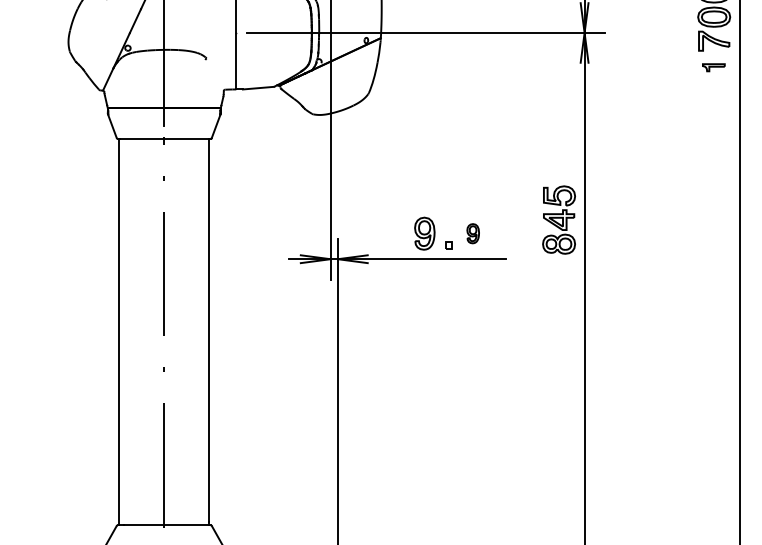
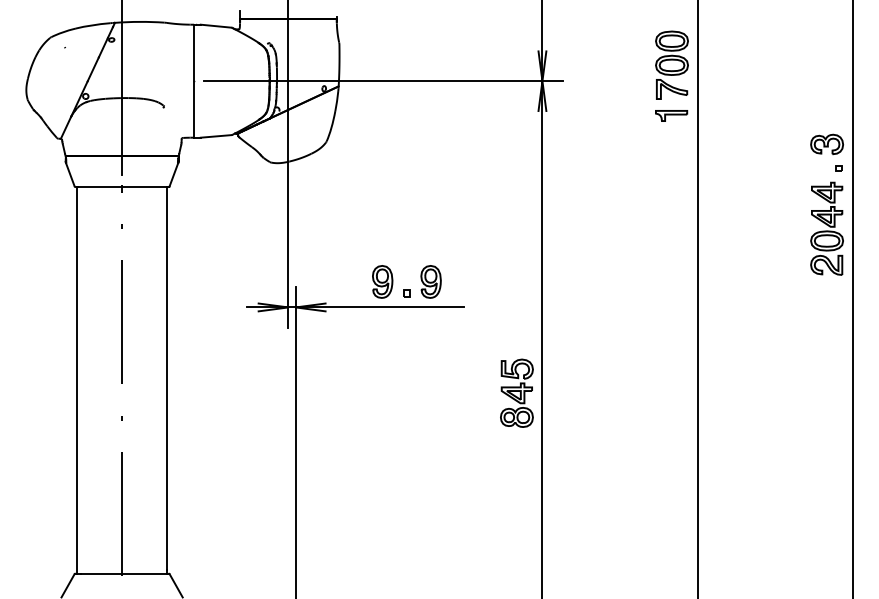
part: (713, 67) -> (671, 115), size x1.43
part: (558, 219) -> (516, 392), moved
part: (472, 233) -> (430, 281), size x1.67

